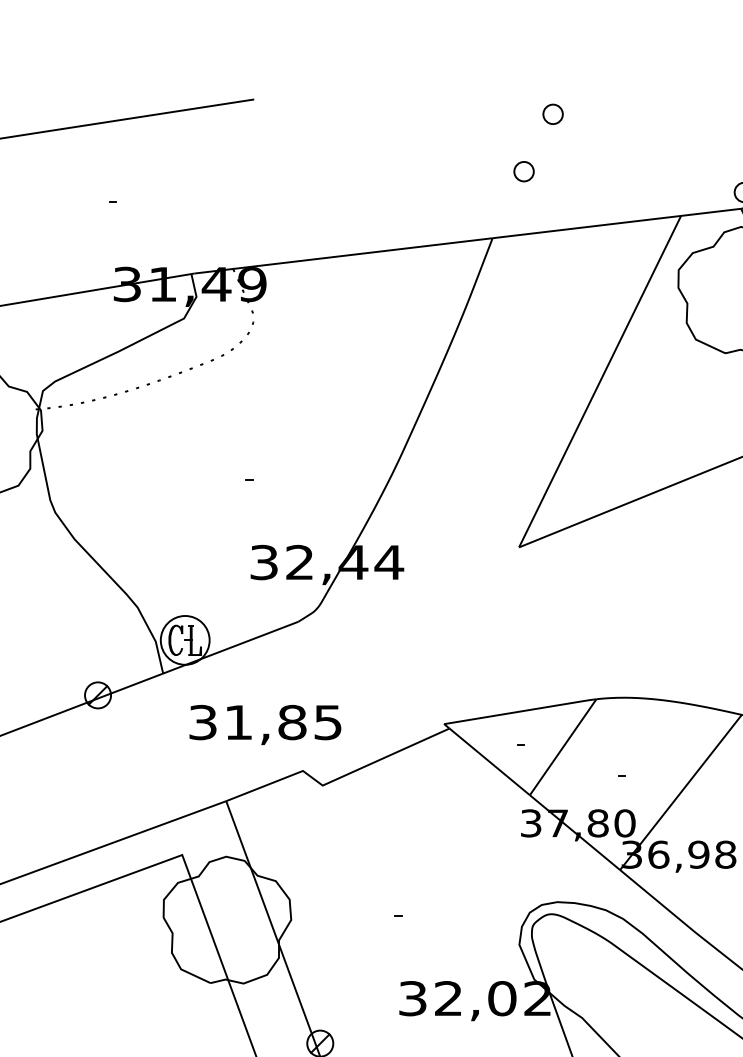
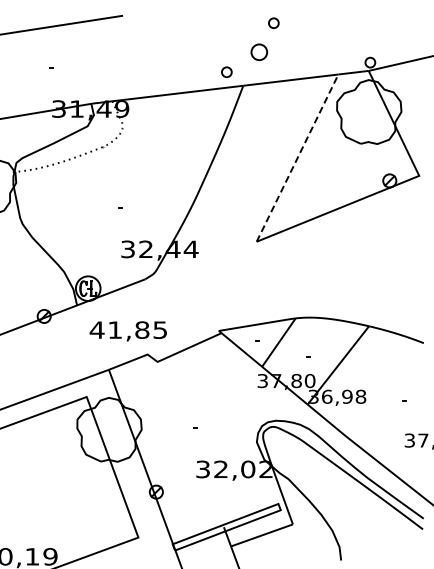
part: (522, 170) -> (258, 51), size x1.6
part: (459, 209) -> (226, 71), added
line: (599, 380) -> (297, 157), solid -> dashed
text: (201, 721) -> (96, 329), 31,85 -> 41,85

